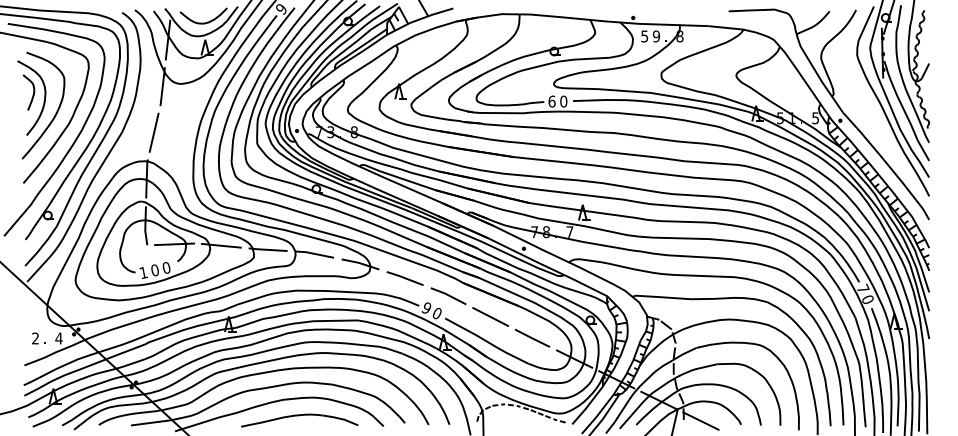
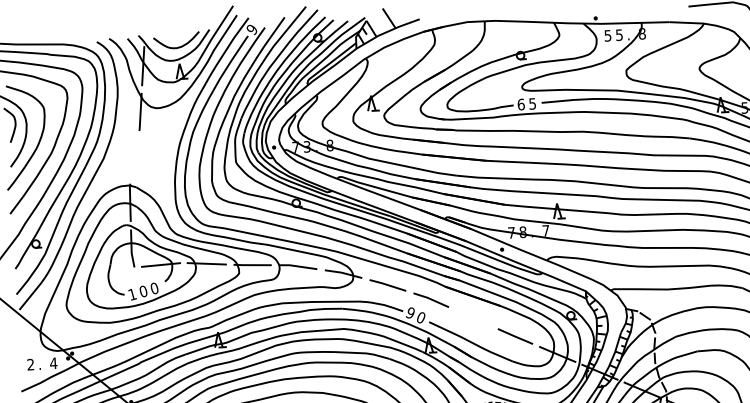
text: (656, 36) -> (619, 35), 9 -> 5
text: (563, 101) -> (532, 103), 0 -> 5
line: (153, 132) -> (134, 157), removed
line: (490, 316) -> (473, 317), removed

